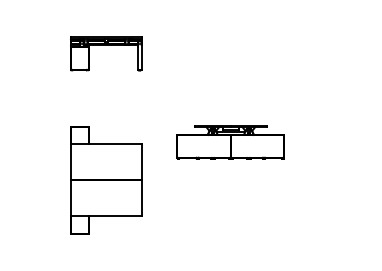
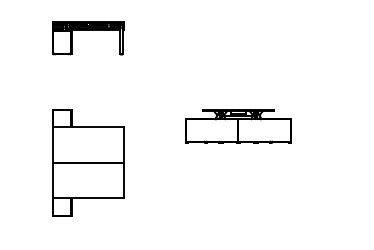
part: (230, 142) -> (238, 126), moved

